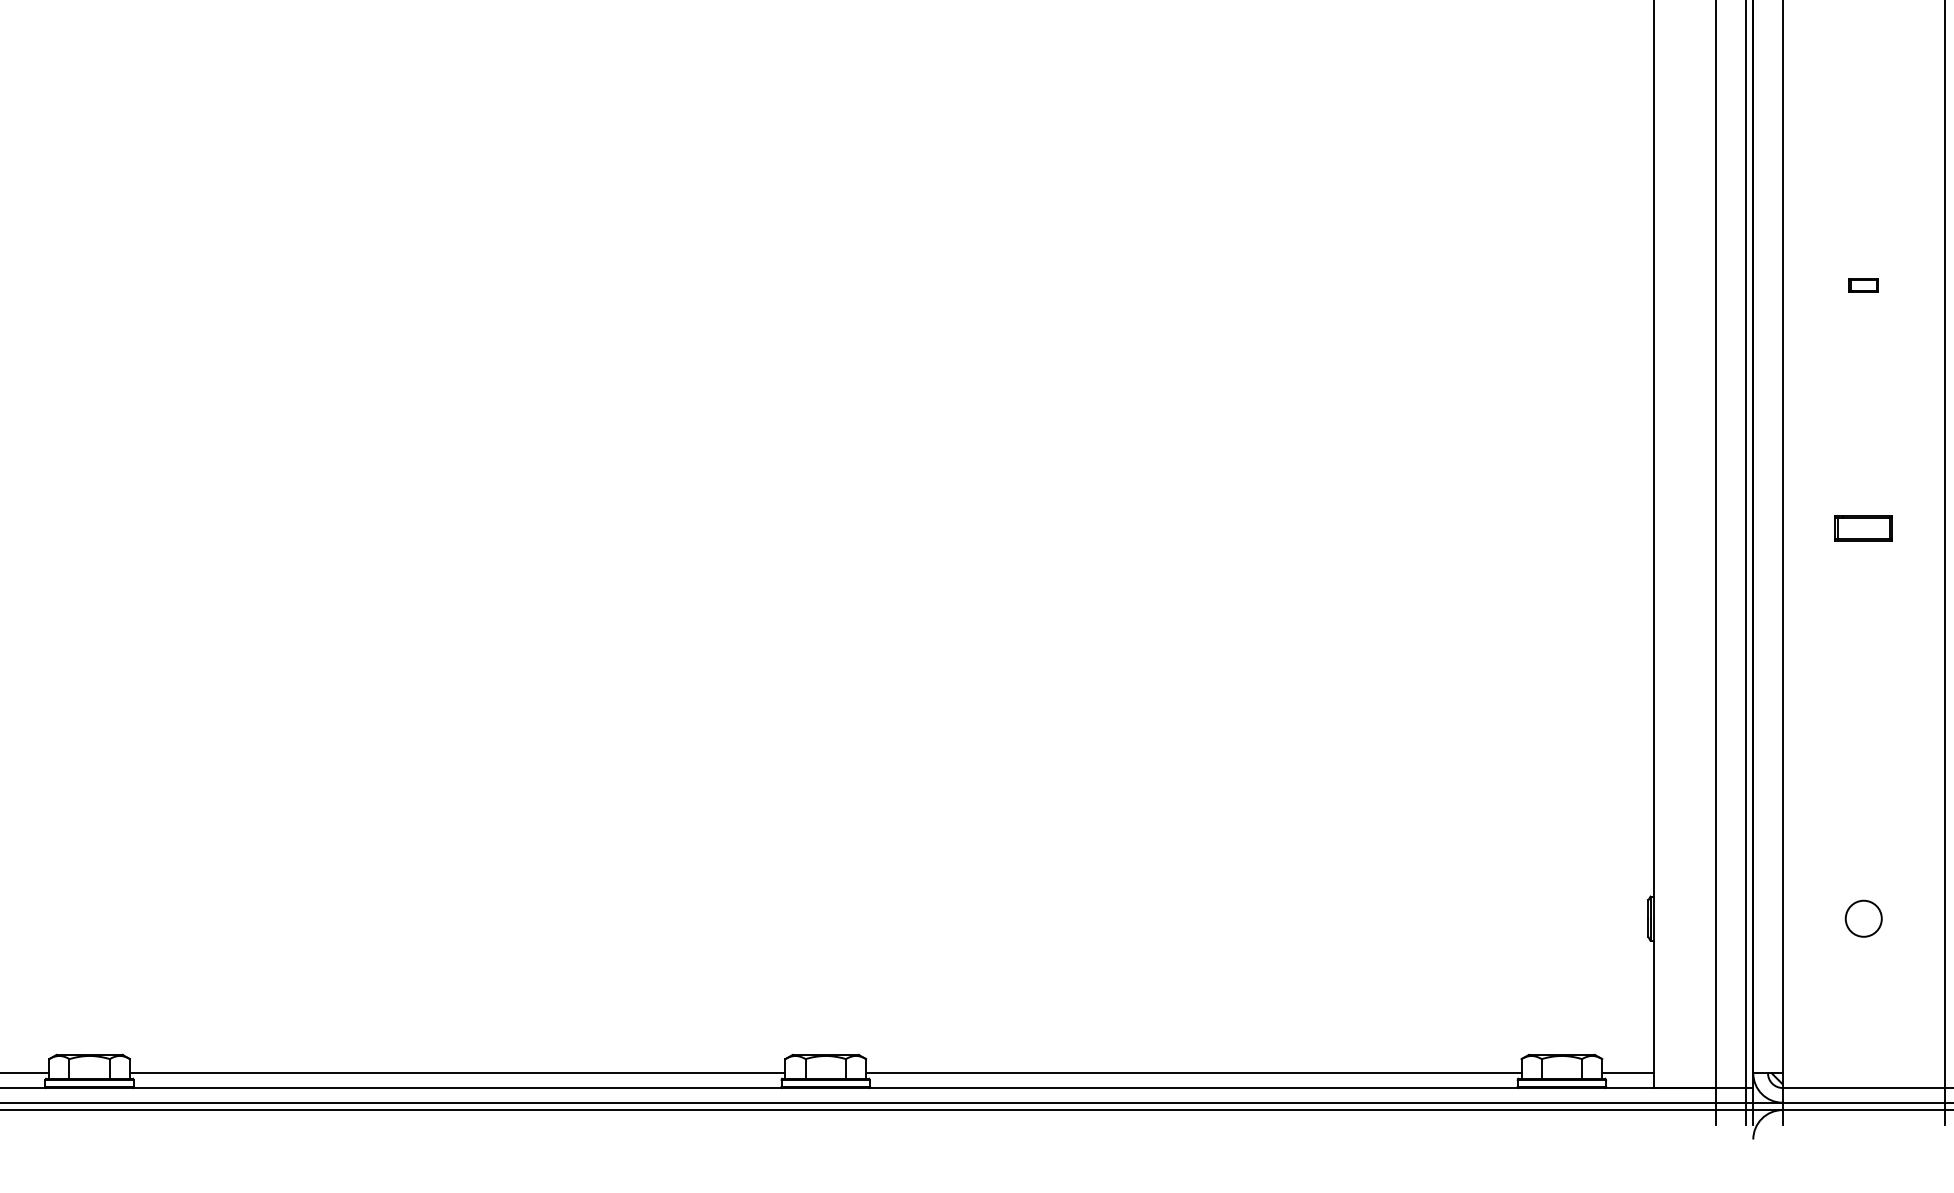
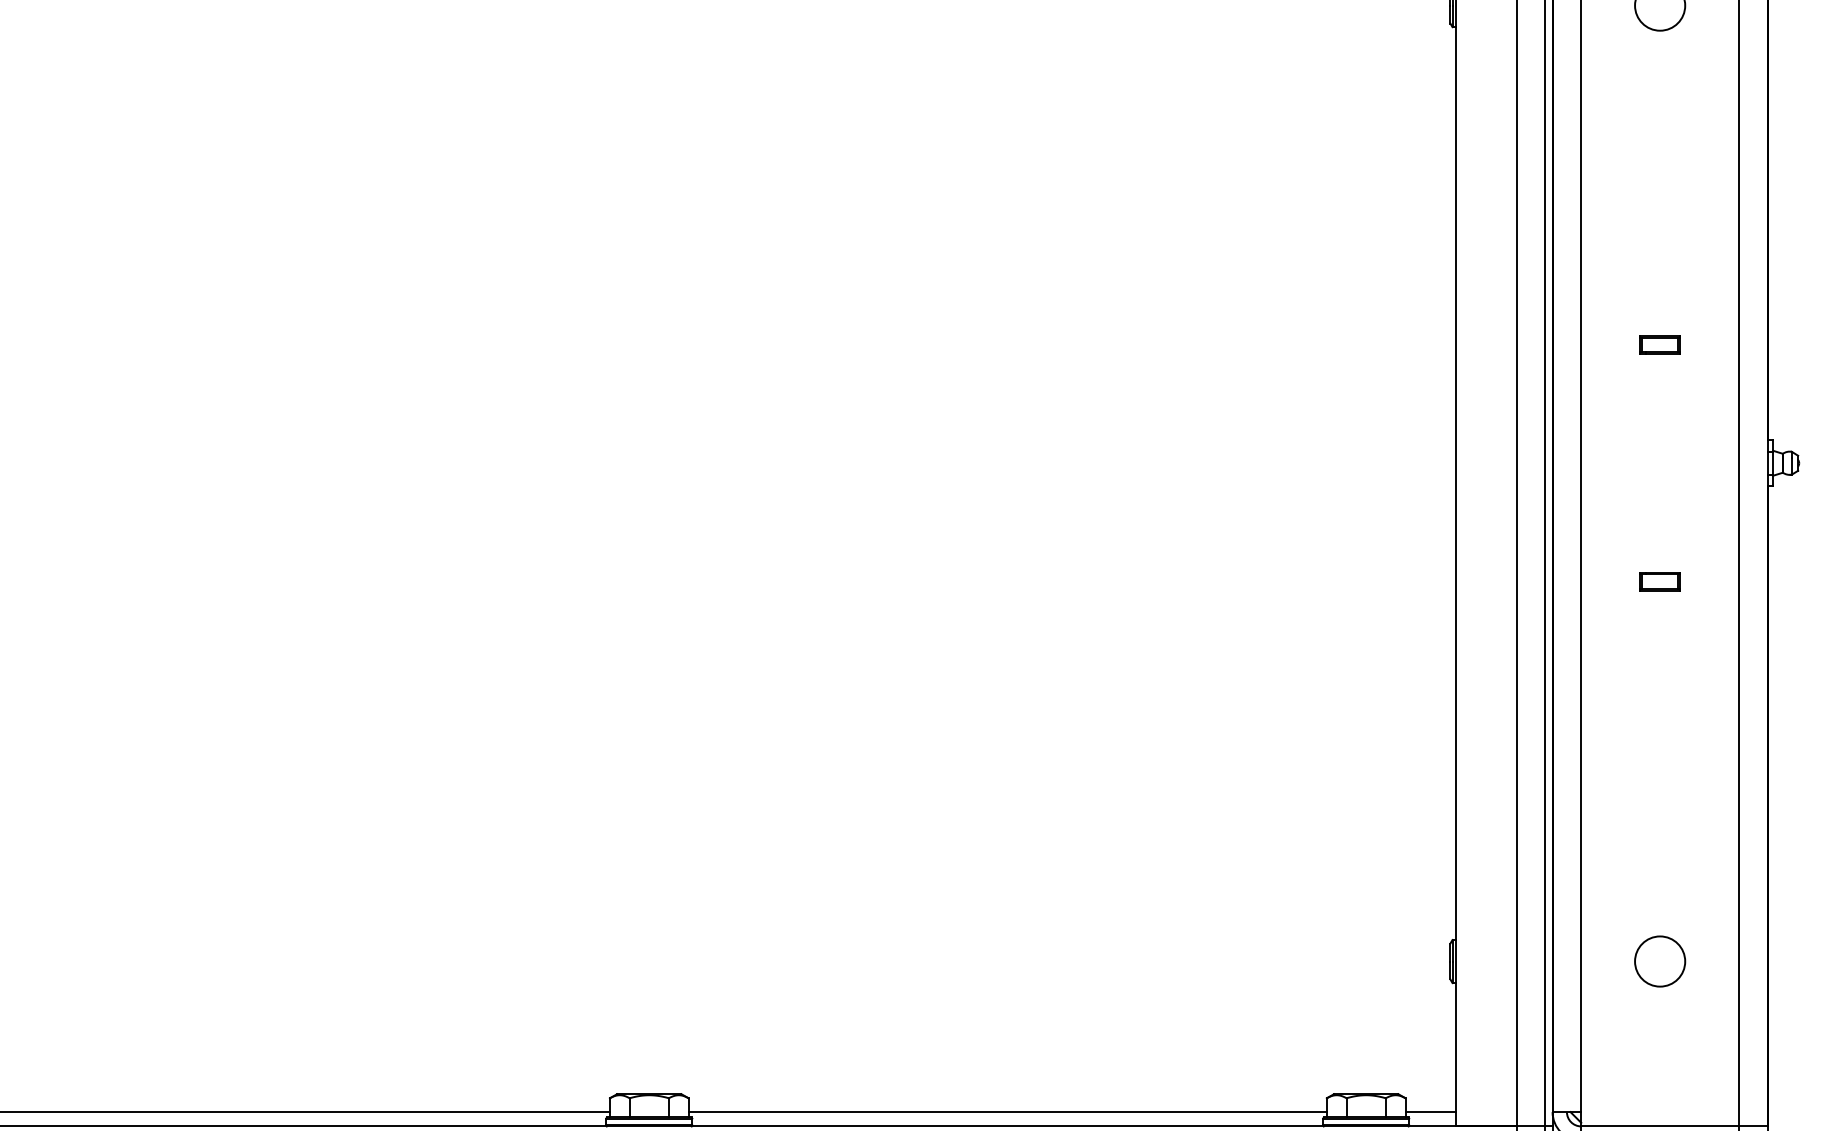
part: (1863, 285) -> (1659, 344), size x1.43
part: (1863, 528) -> (1659, 581), size x0.71
circle: (1863, 918) -> (1659, 961), size x1.43

